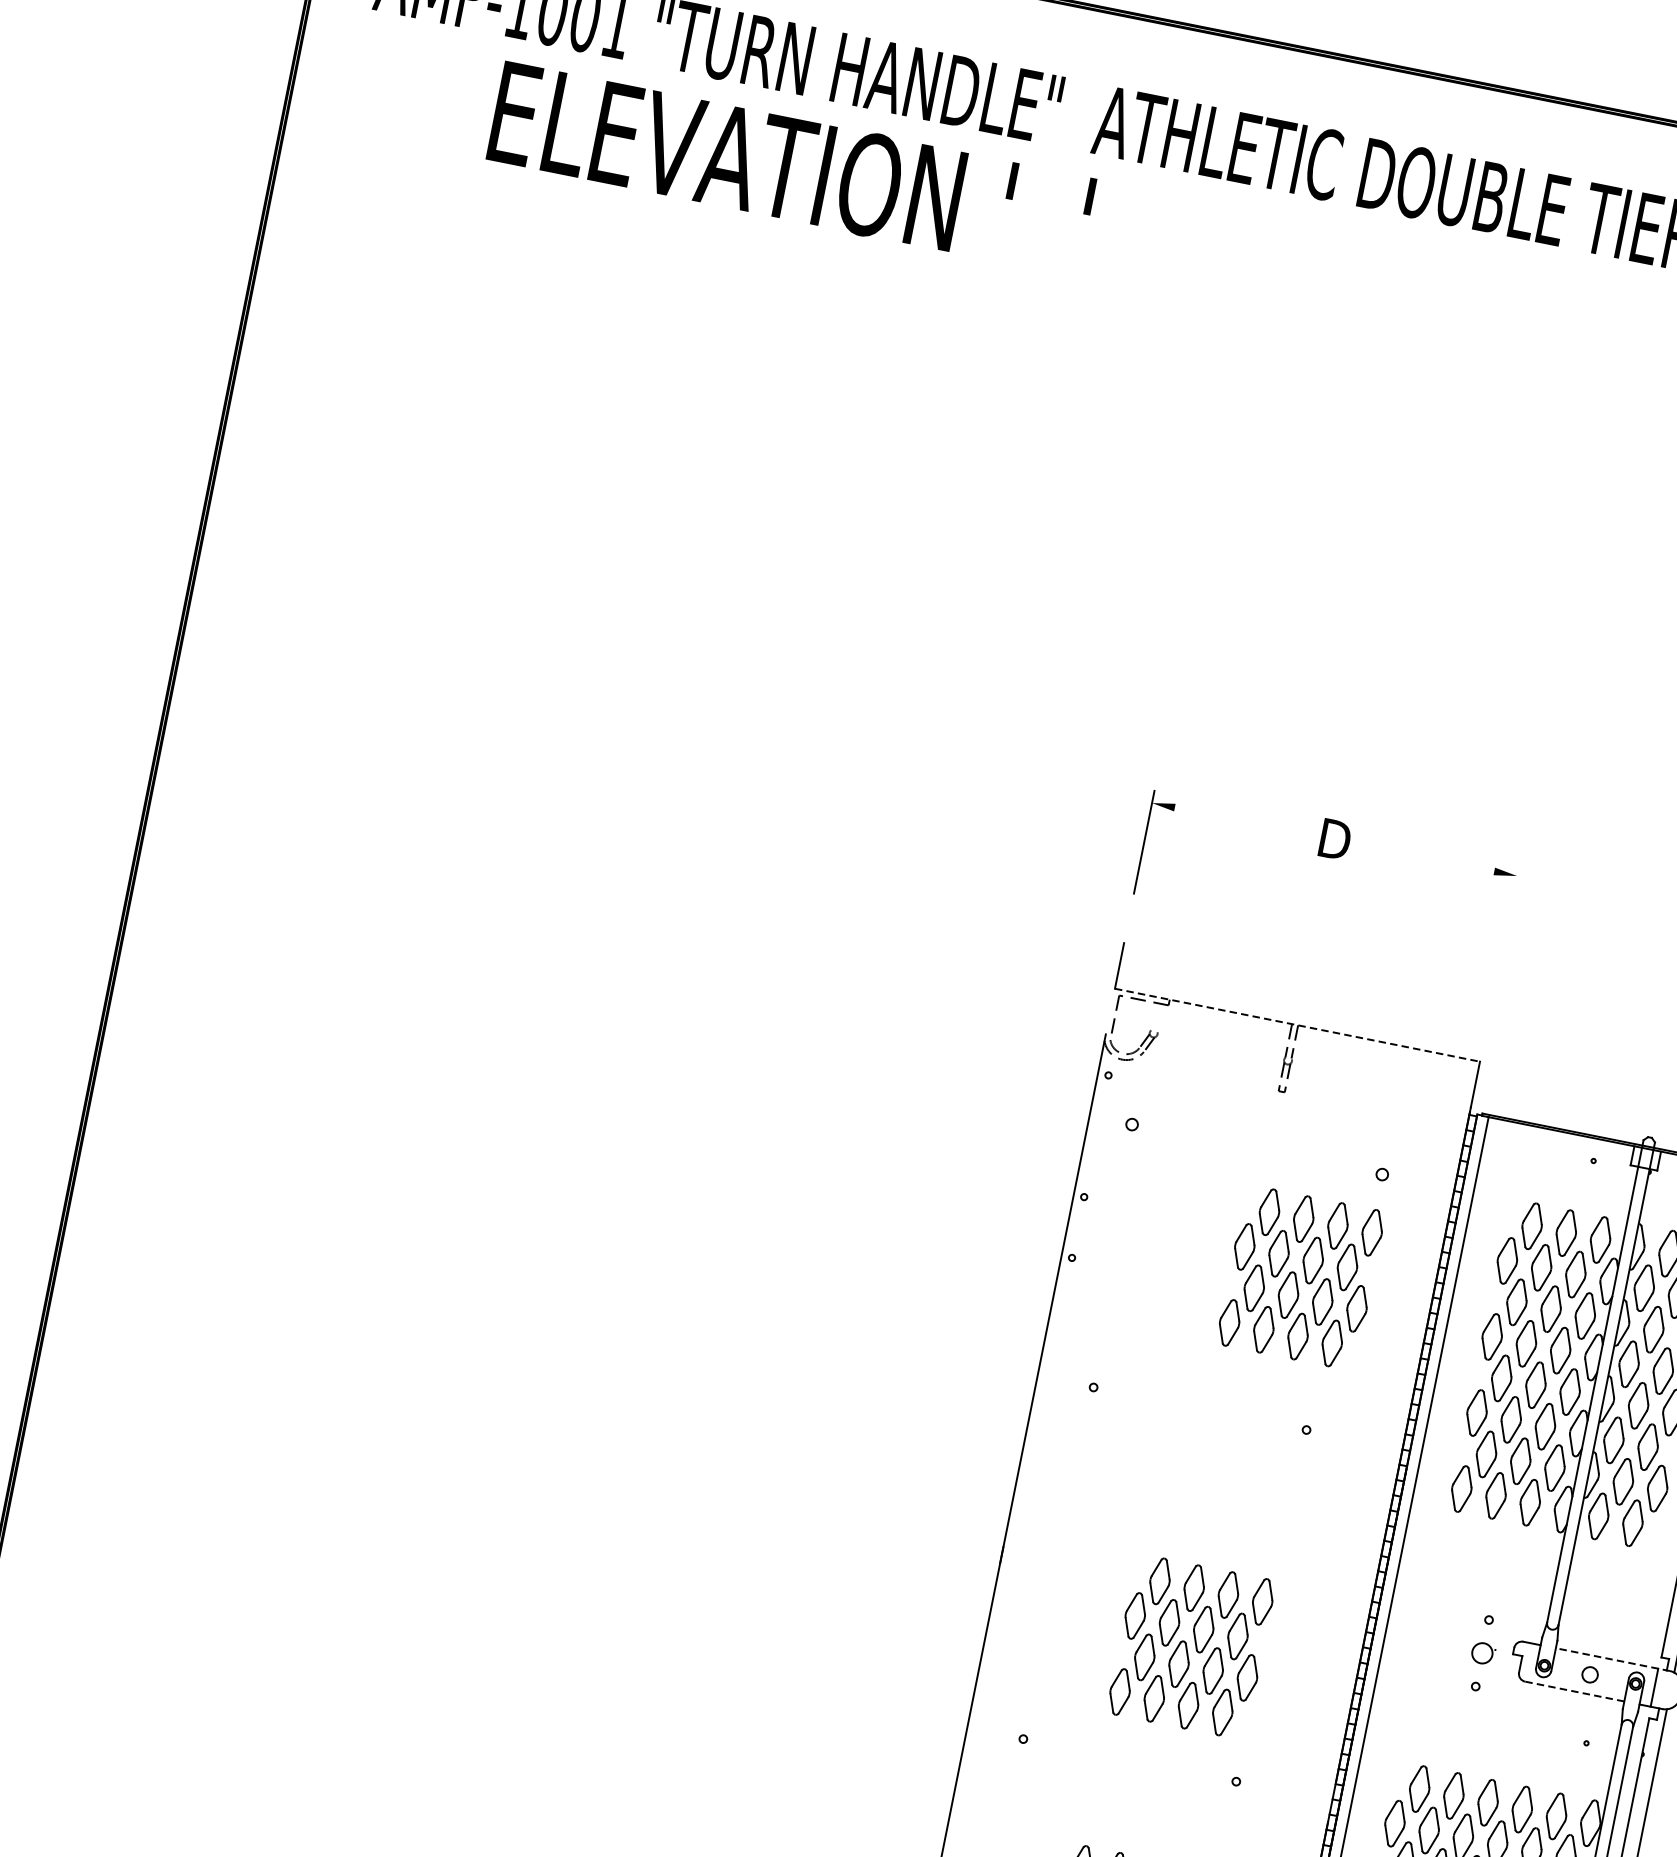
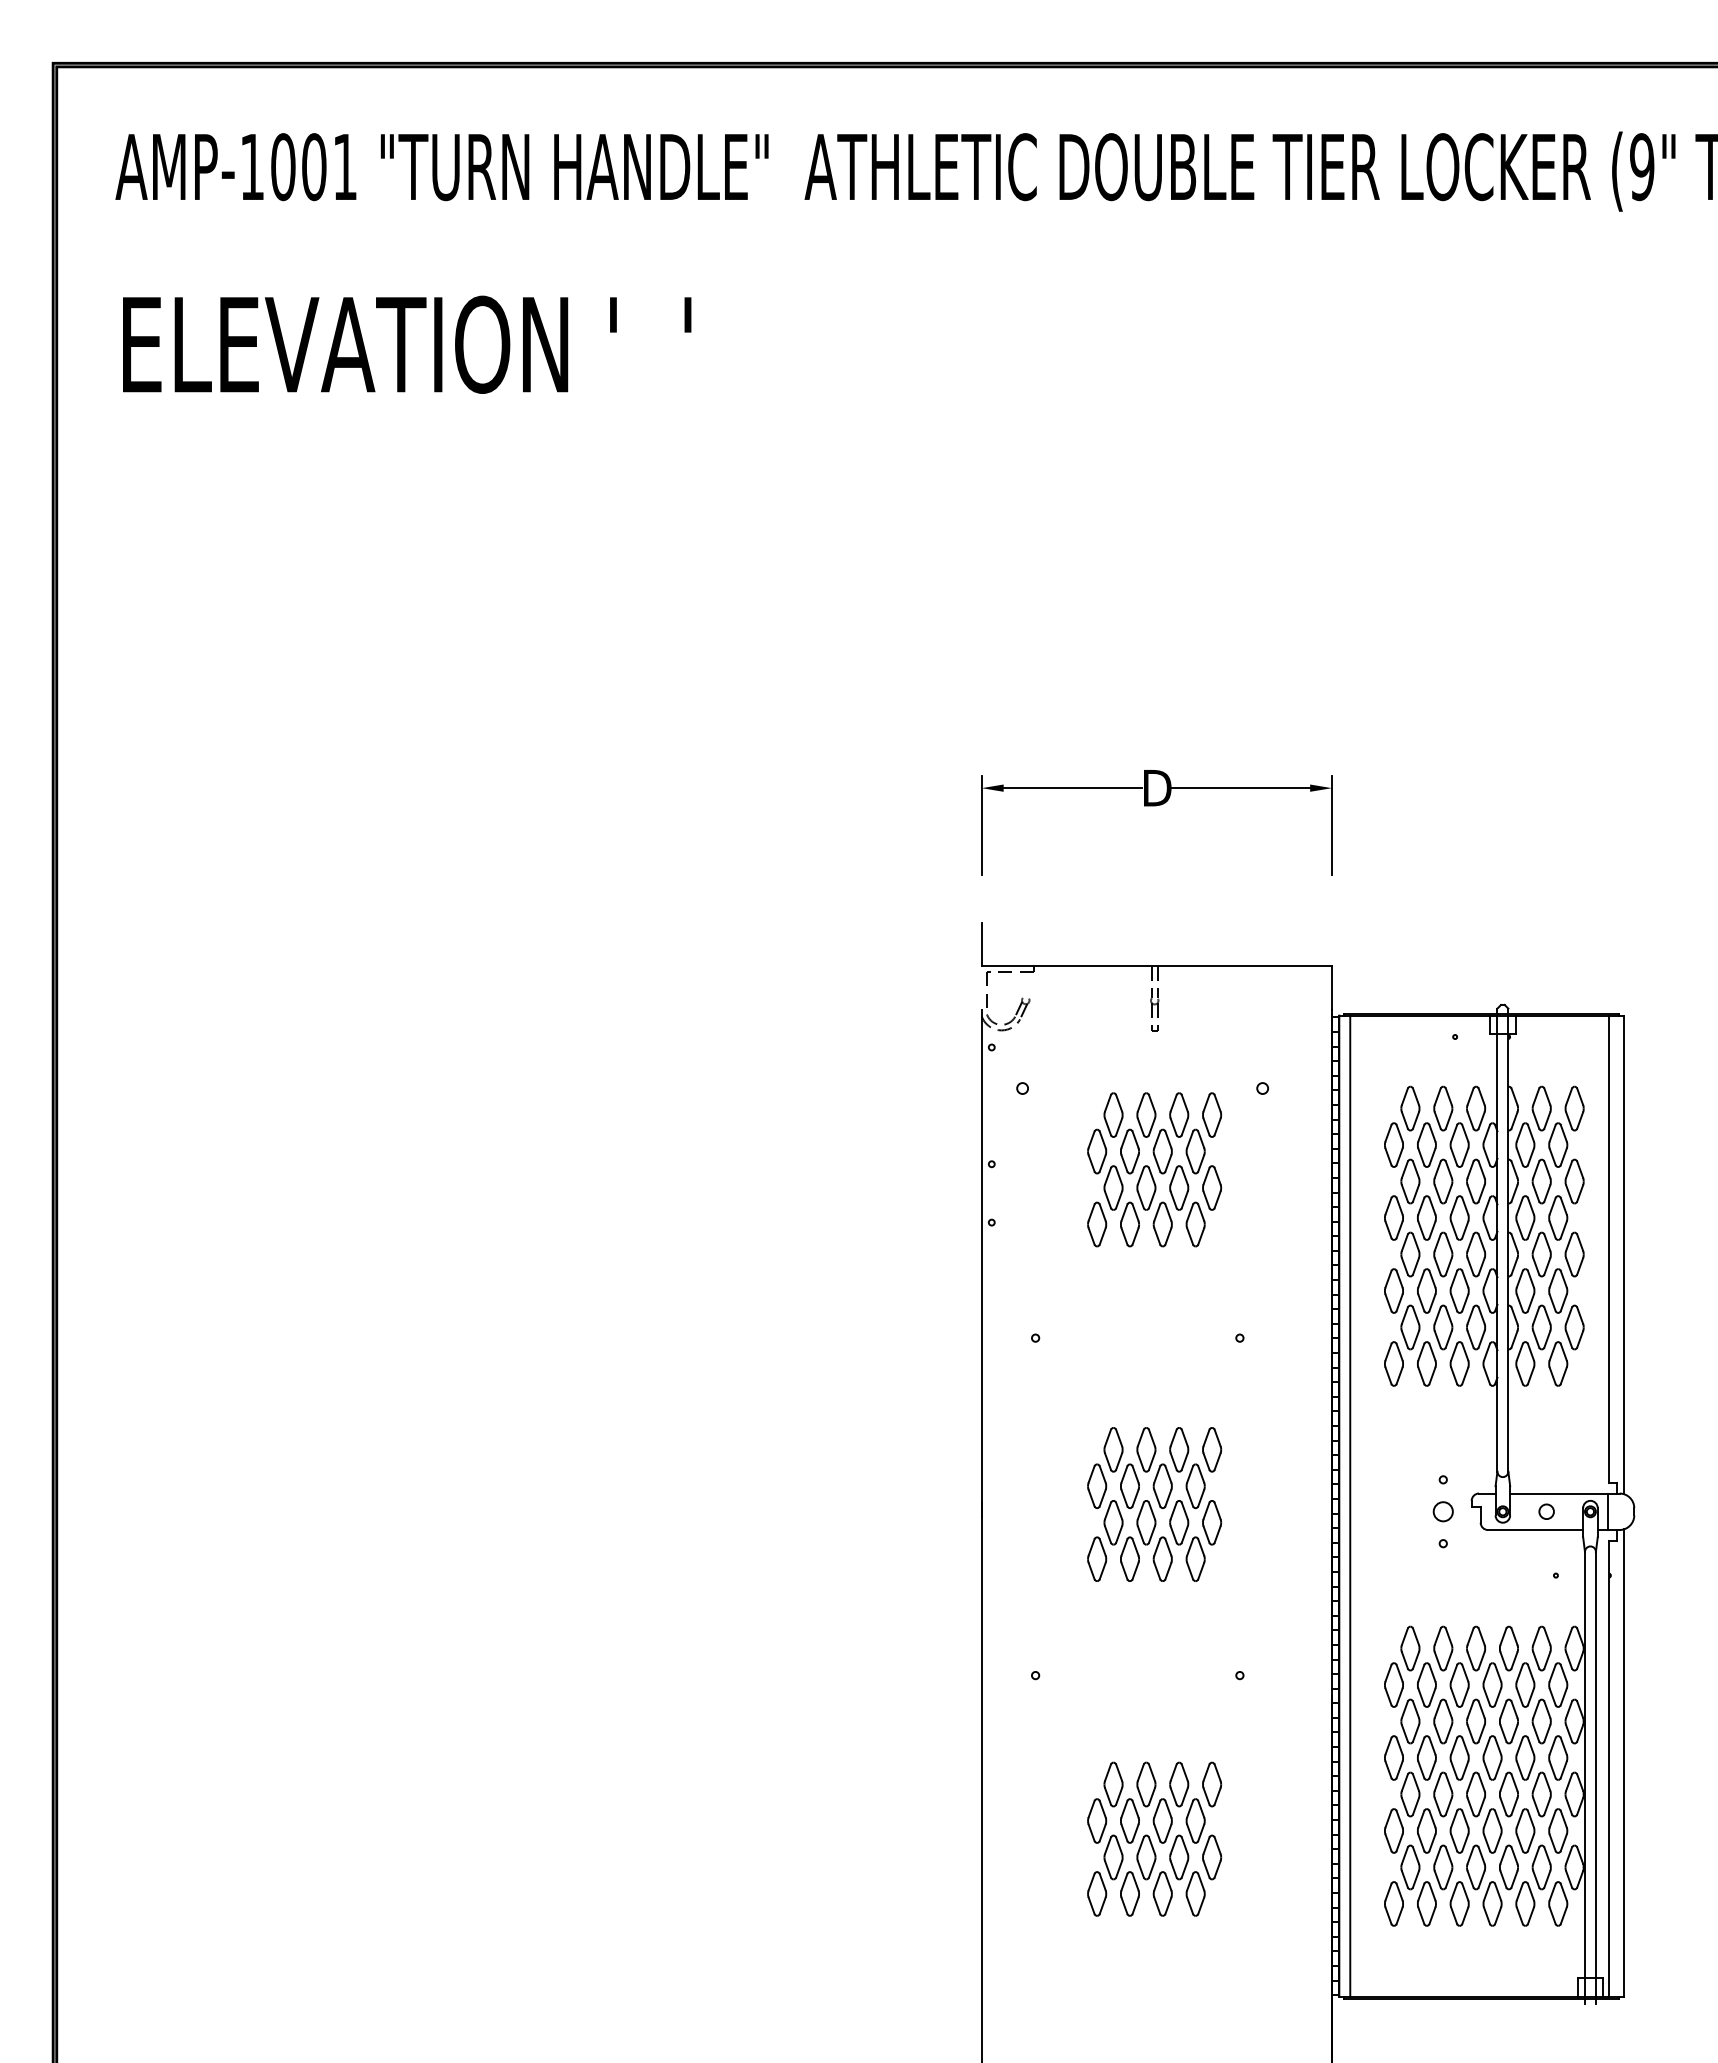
text: (791, 168) -> (407, 344), moved
line: (1246, 822) -> (1072, 788), added
line: (1421, 857) -> (1240, 788), added
line: (1509, 915) -> (1332, 825), added
line: (1298, 1025) -> (1157, 966), dashed -> solid
part: (1300, 1277) -> (1154, 1169), moved
part: (1191, 1646) -> (1154, 1504), moved
line: (1612, 1659) -> (1564, 1493), dashed -> solid
line: (1574, 1692) -> (1535, 1530), dashed -> solid

